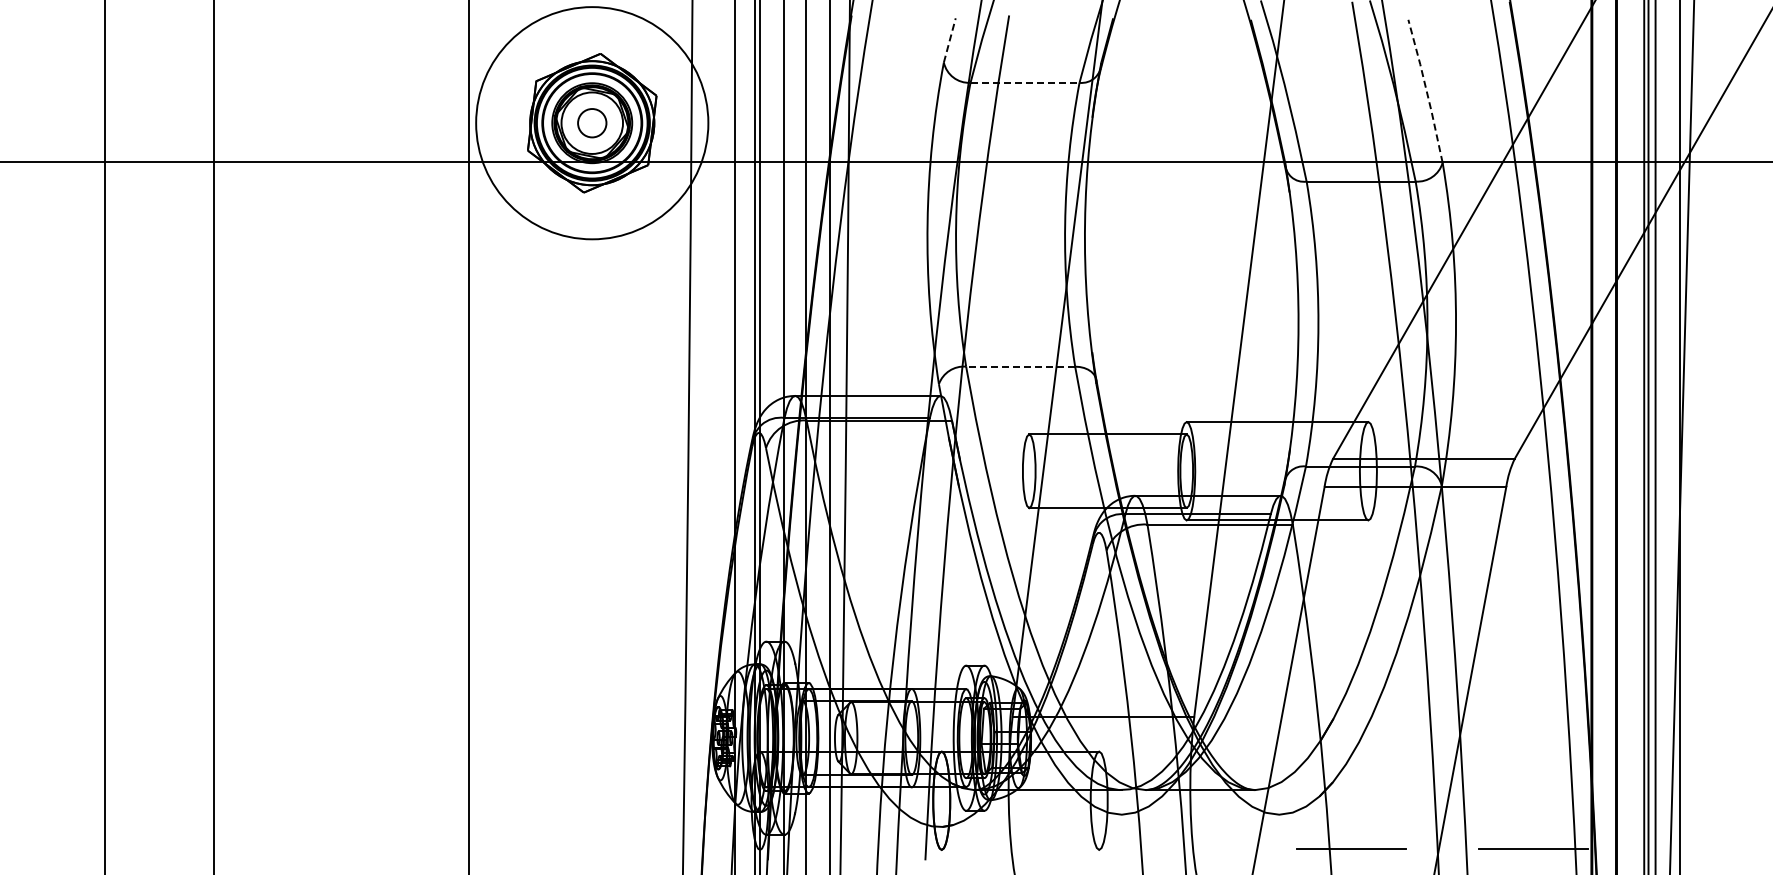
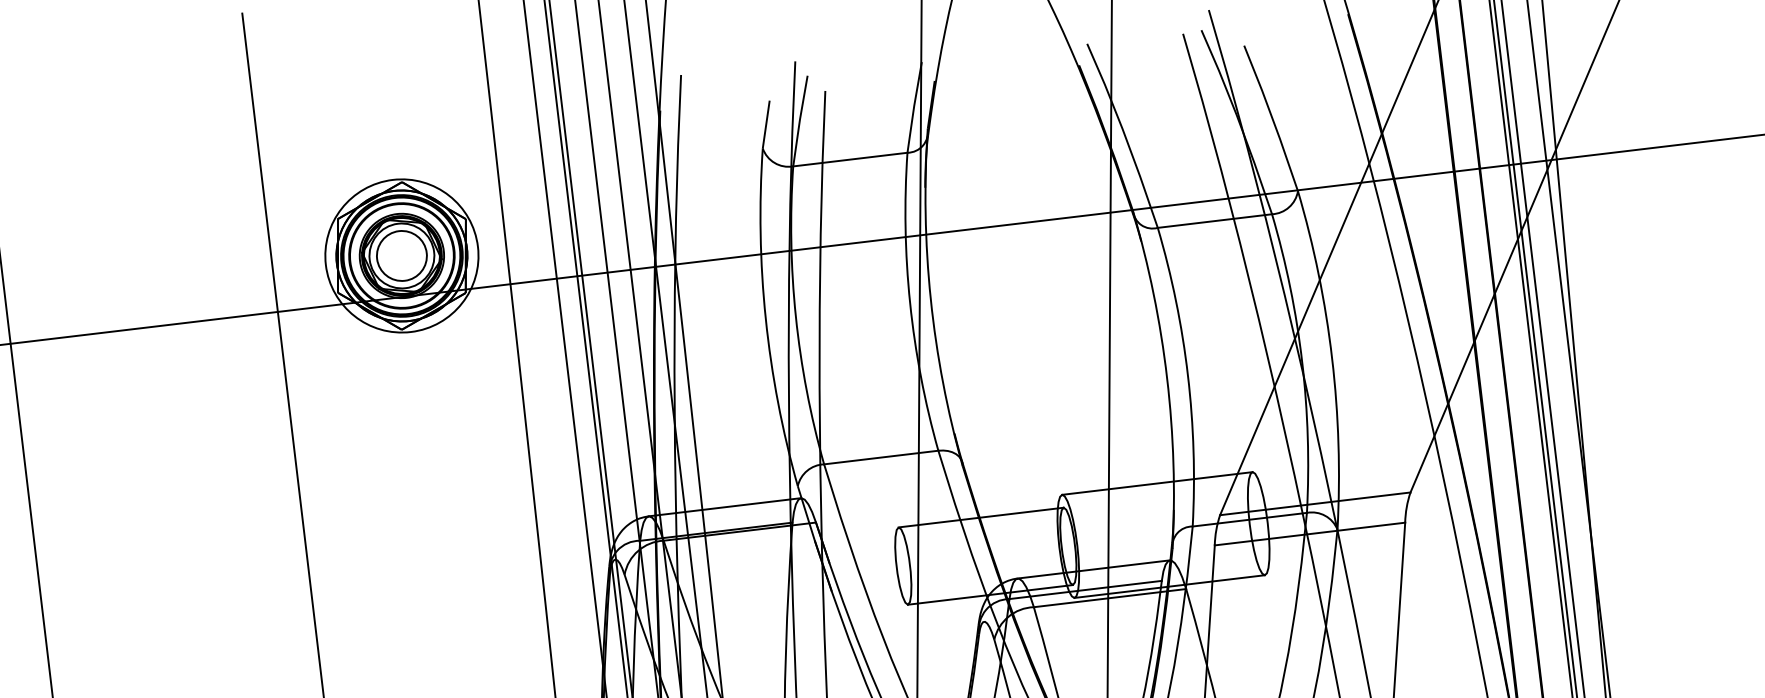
line: (949, 40) -> (765, 124), dashed -> solid
line: (1025, 82) -> (850, 159), dashed -> solid
line: (1426, 90) -> (1272, 117), dashed -> solid
circle: (591, 122) -> (401, 255), size x0.62
circle: (591, 122) -> (401, 255), size x1.67
line: (1020, 366) -> (881, 457), dashed -> solid

